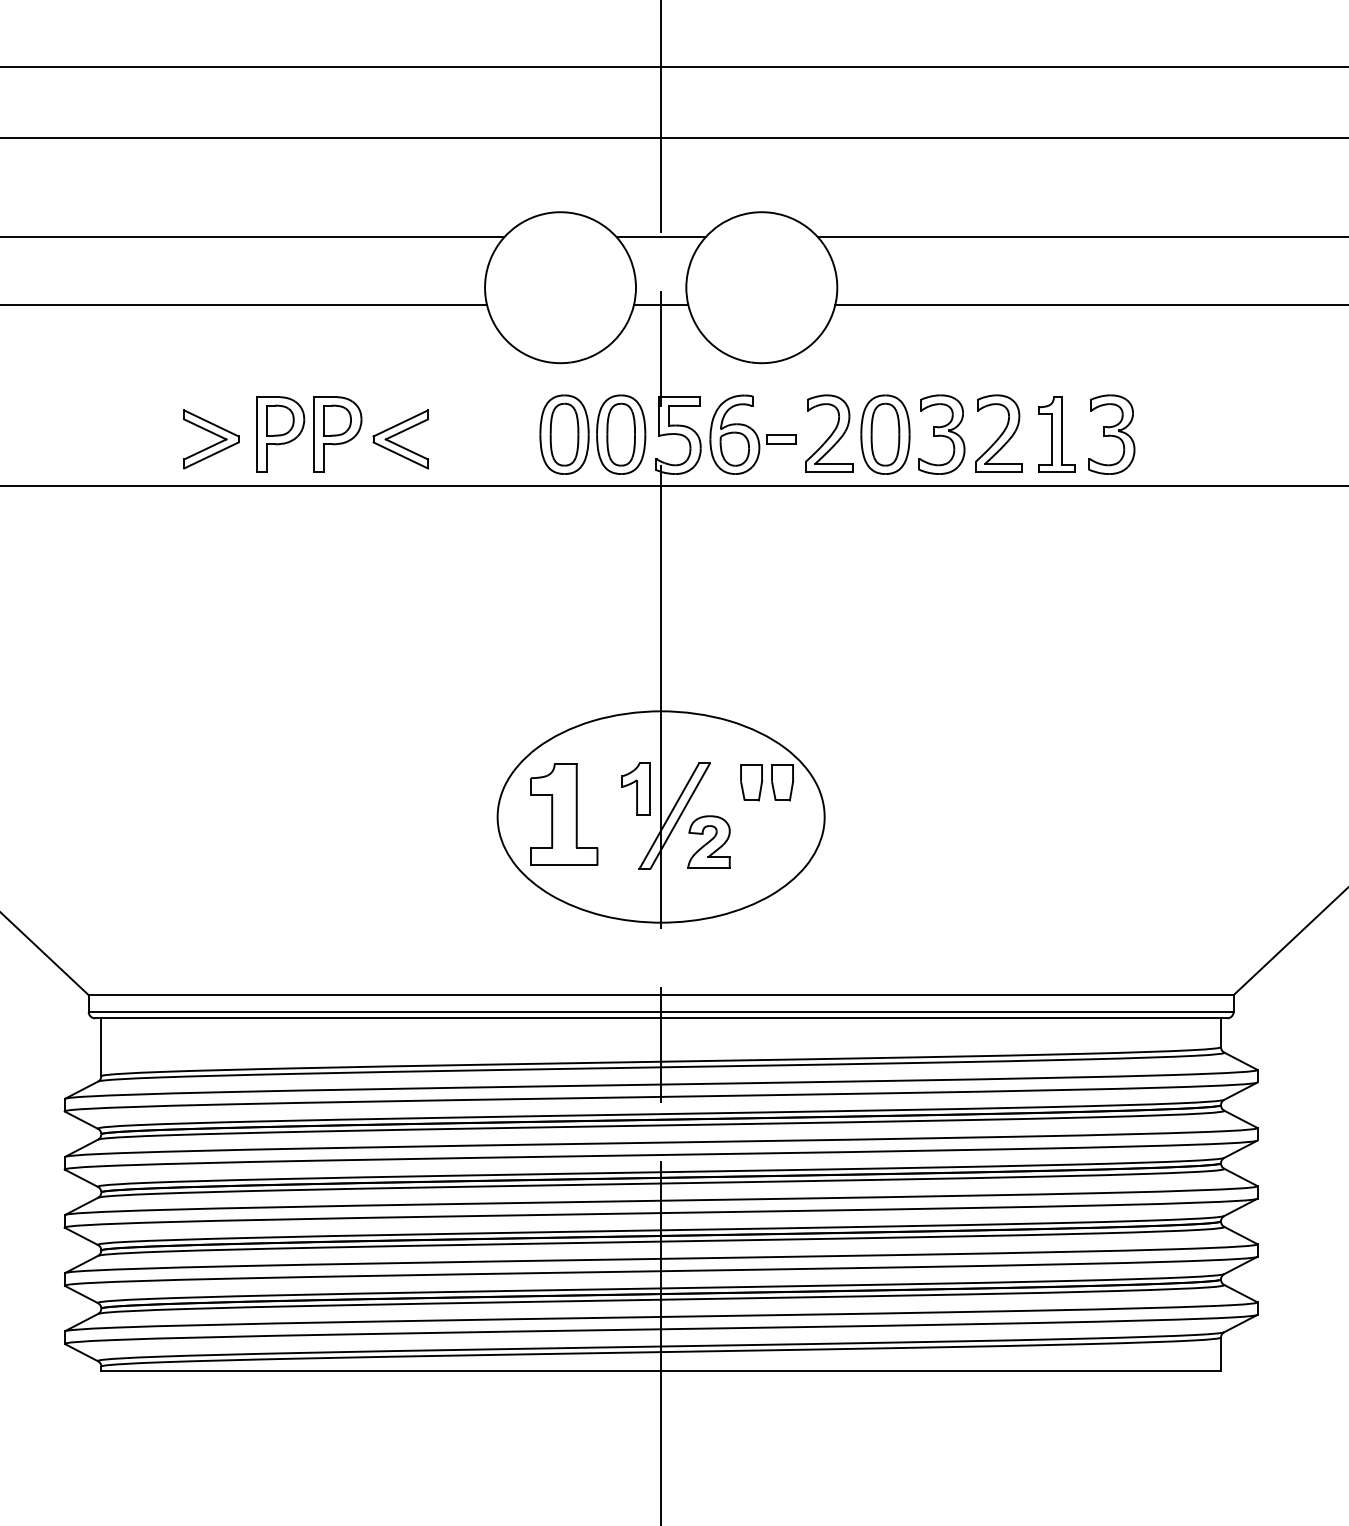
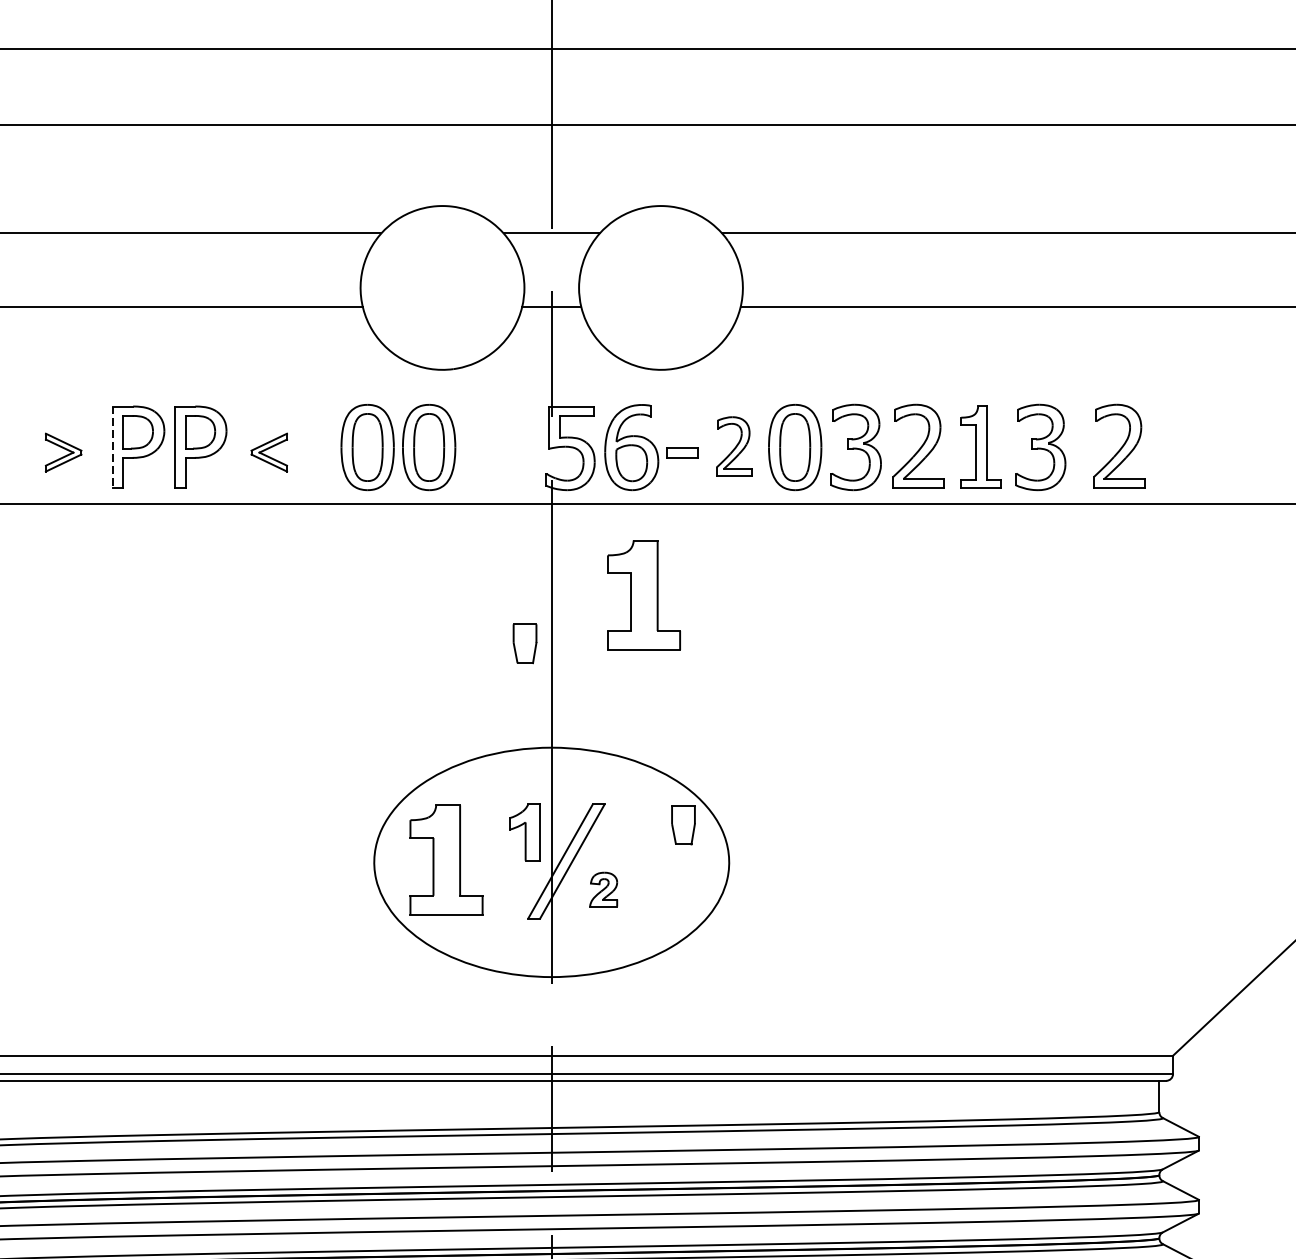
part: (829, 433) -> (734, 446), size x0.7
part: (1183, 433) -> (1118, 446), added
line: (256, 434) -> (112, 447), solid -> dashed
part: (592, 434) -> (398, 447), moved
part: (211, 439) -> (63, 452), size x0.6
part: (400, 439) -> (268, 452), size x0.6
part: (746, 570) -> (644, 594), added
part: (751, 782) -> (524, 643), moved
part: (708, 841) -> (603, 888), size x0.6

